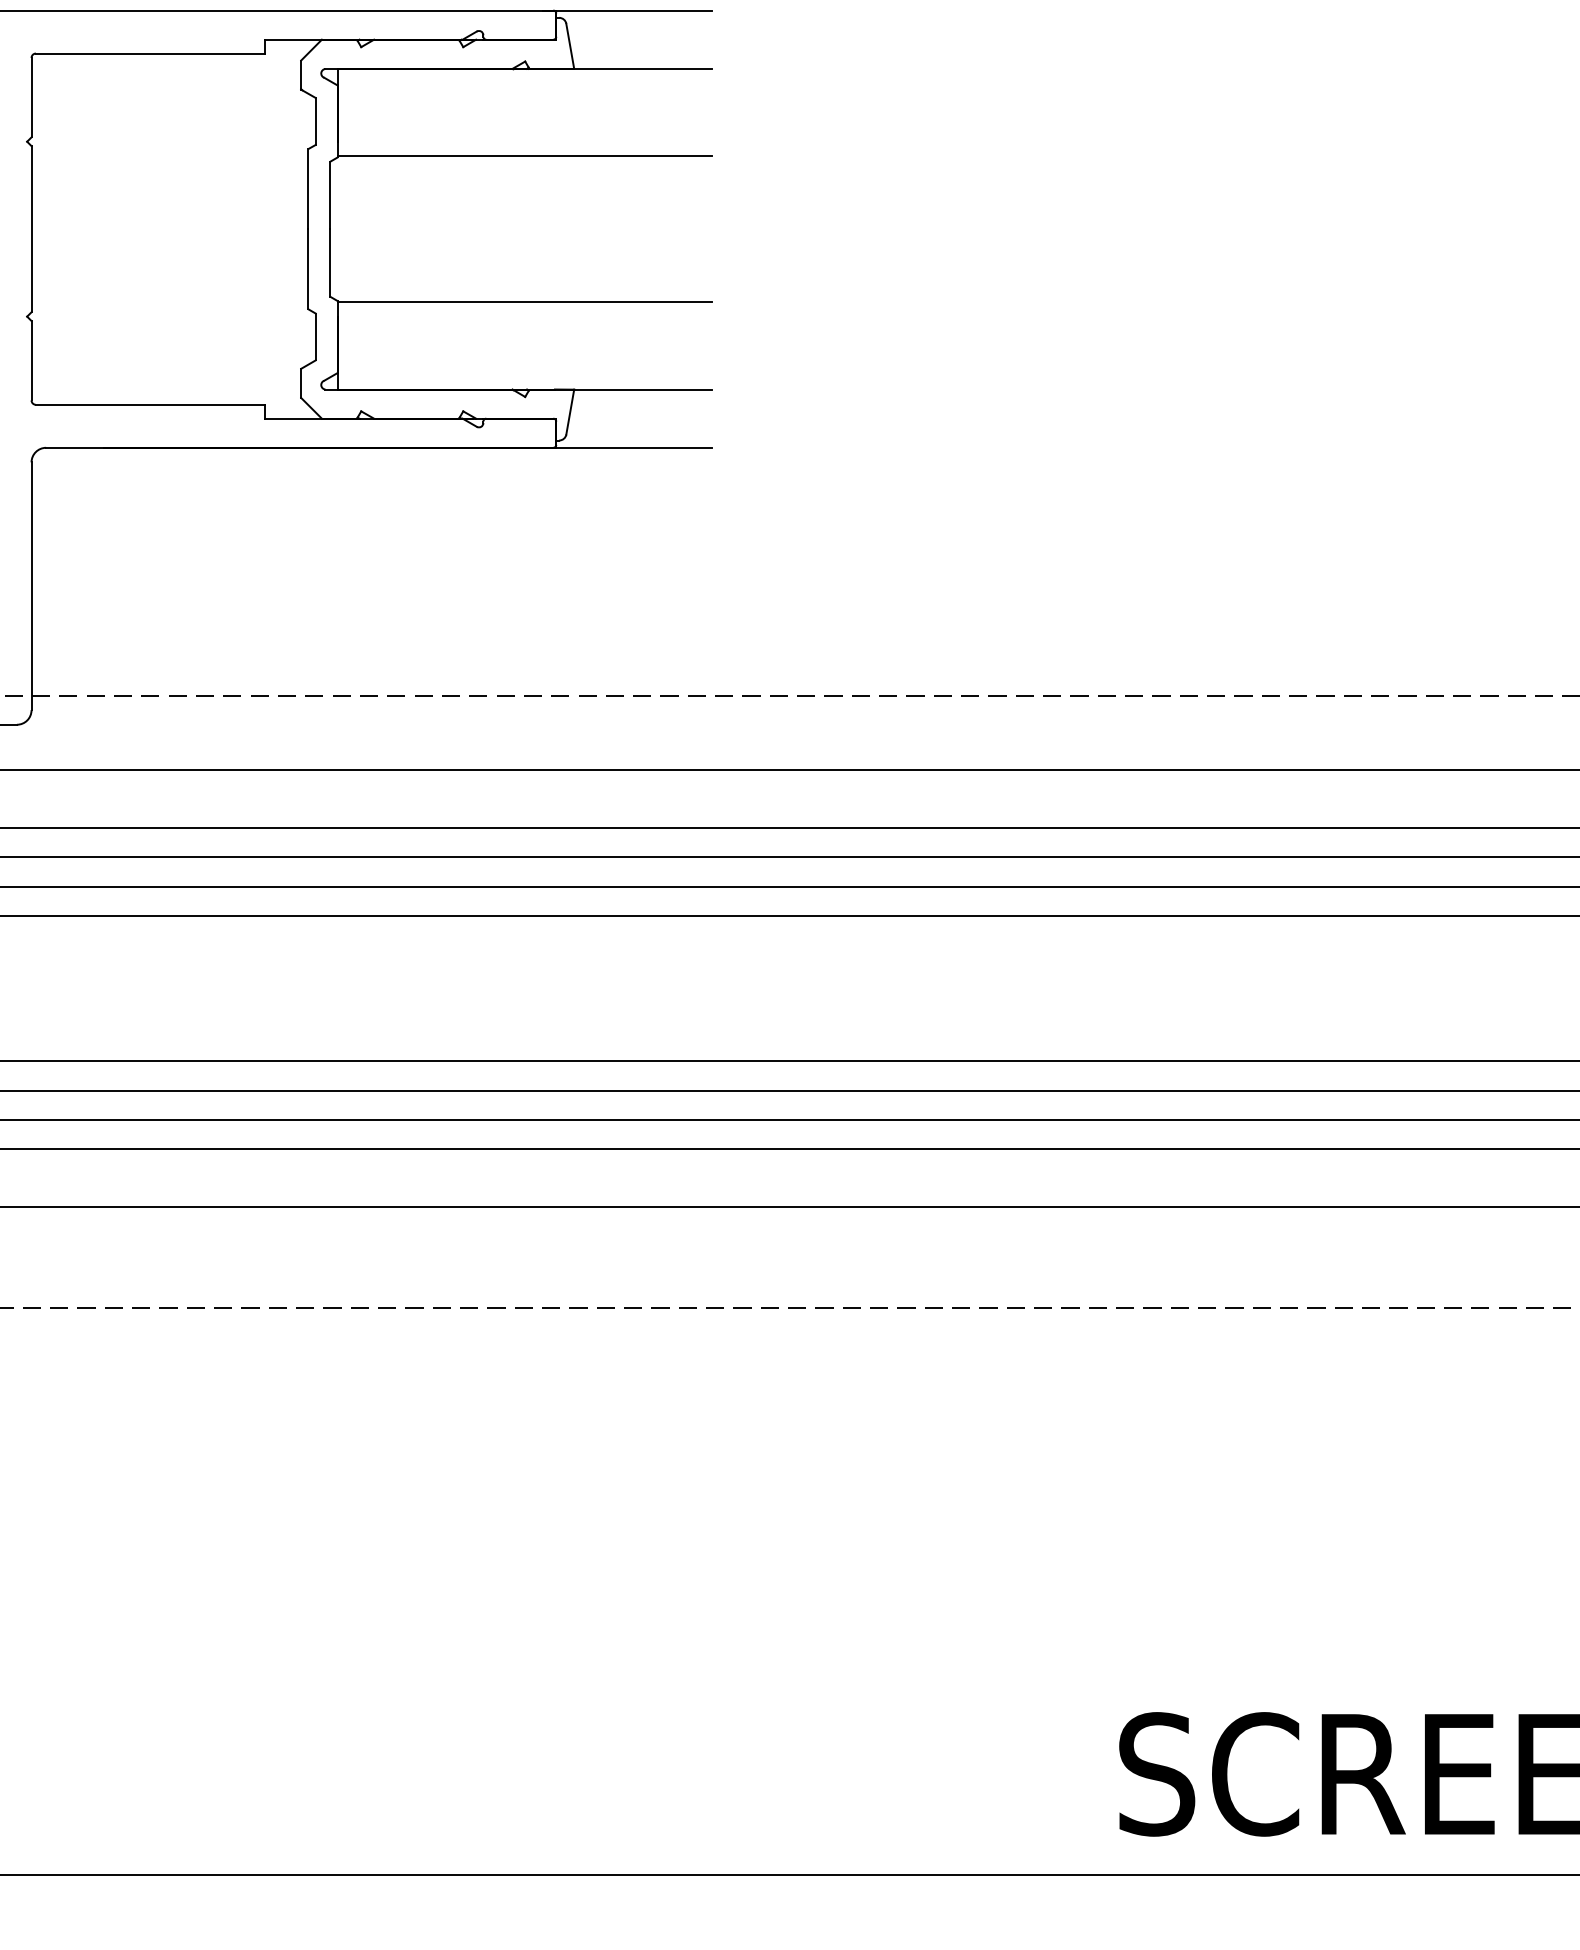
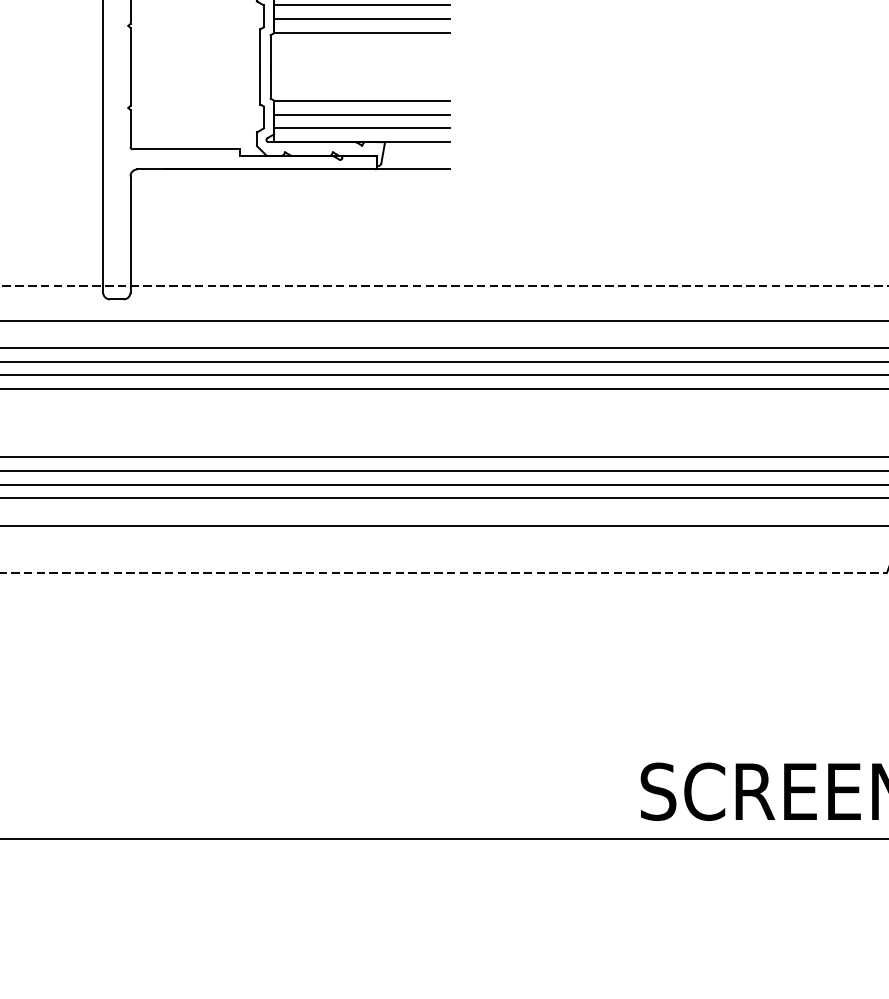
line: (523, 98) -> (361, 5), added
line: (523, 128) -> (361, 19), added
line: (523, 330) -> (361, 114), added
line: (523, 360) -> (361, 128), added

